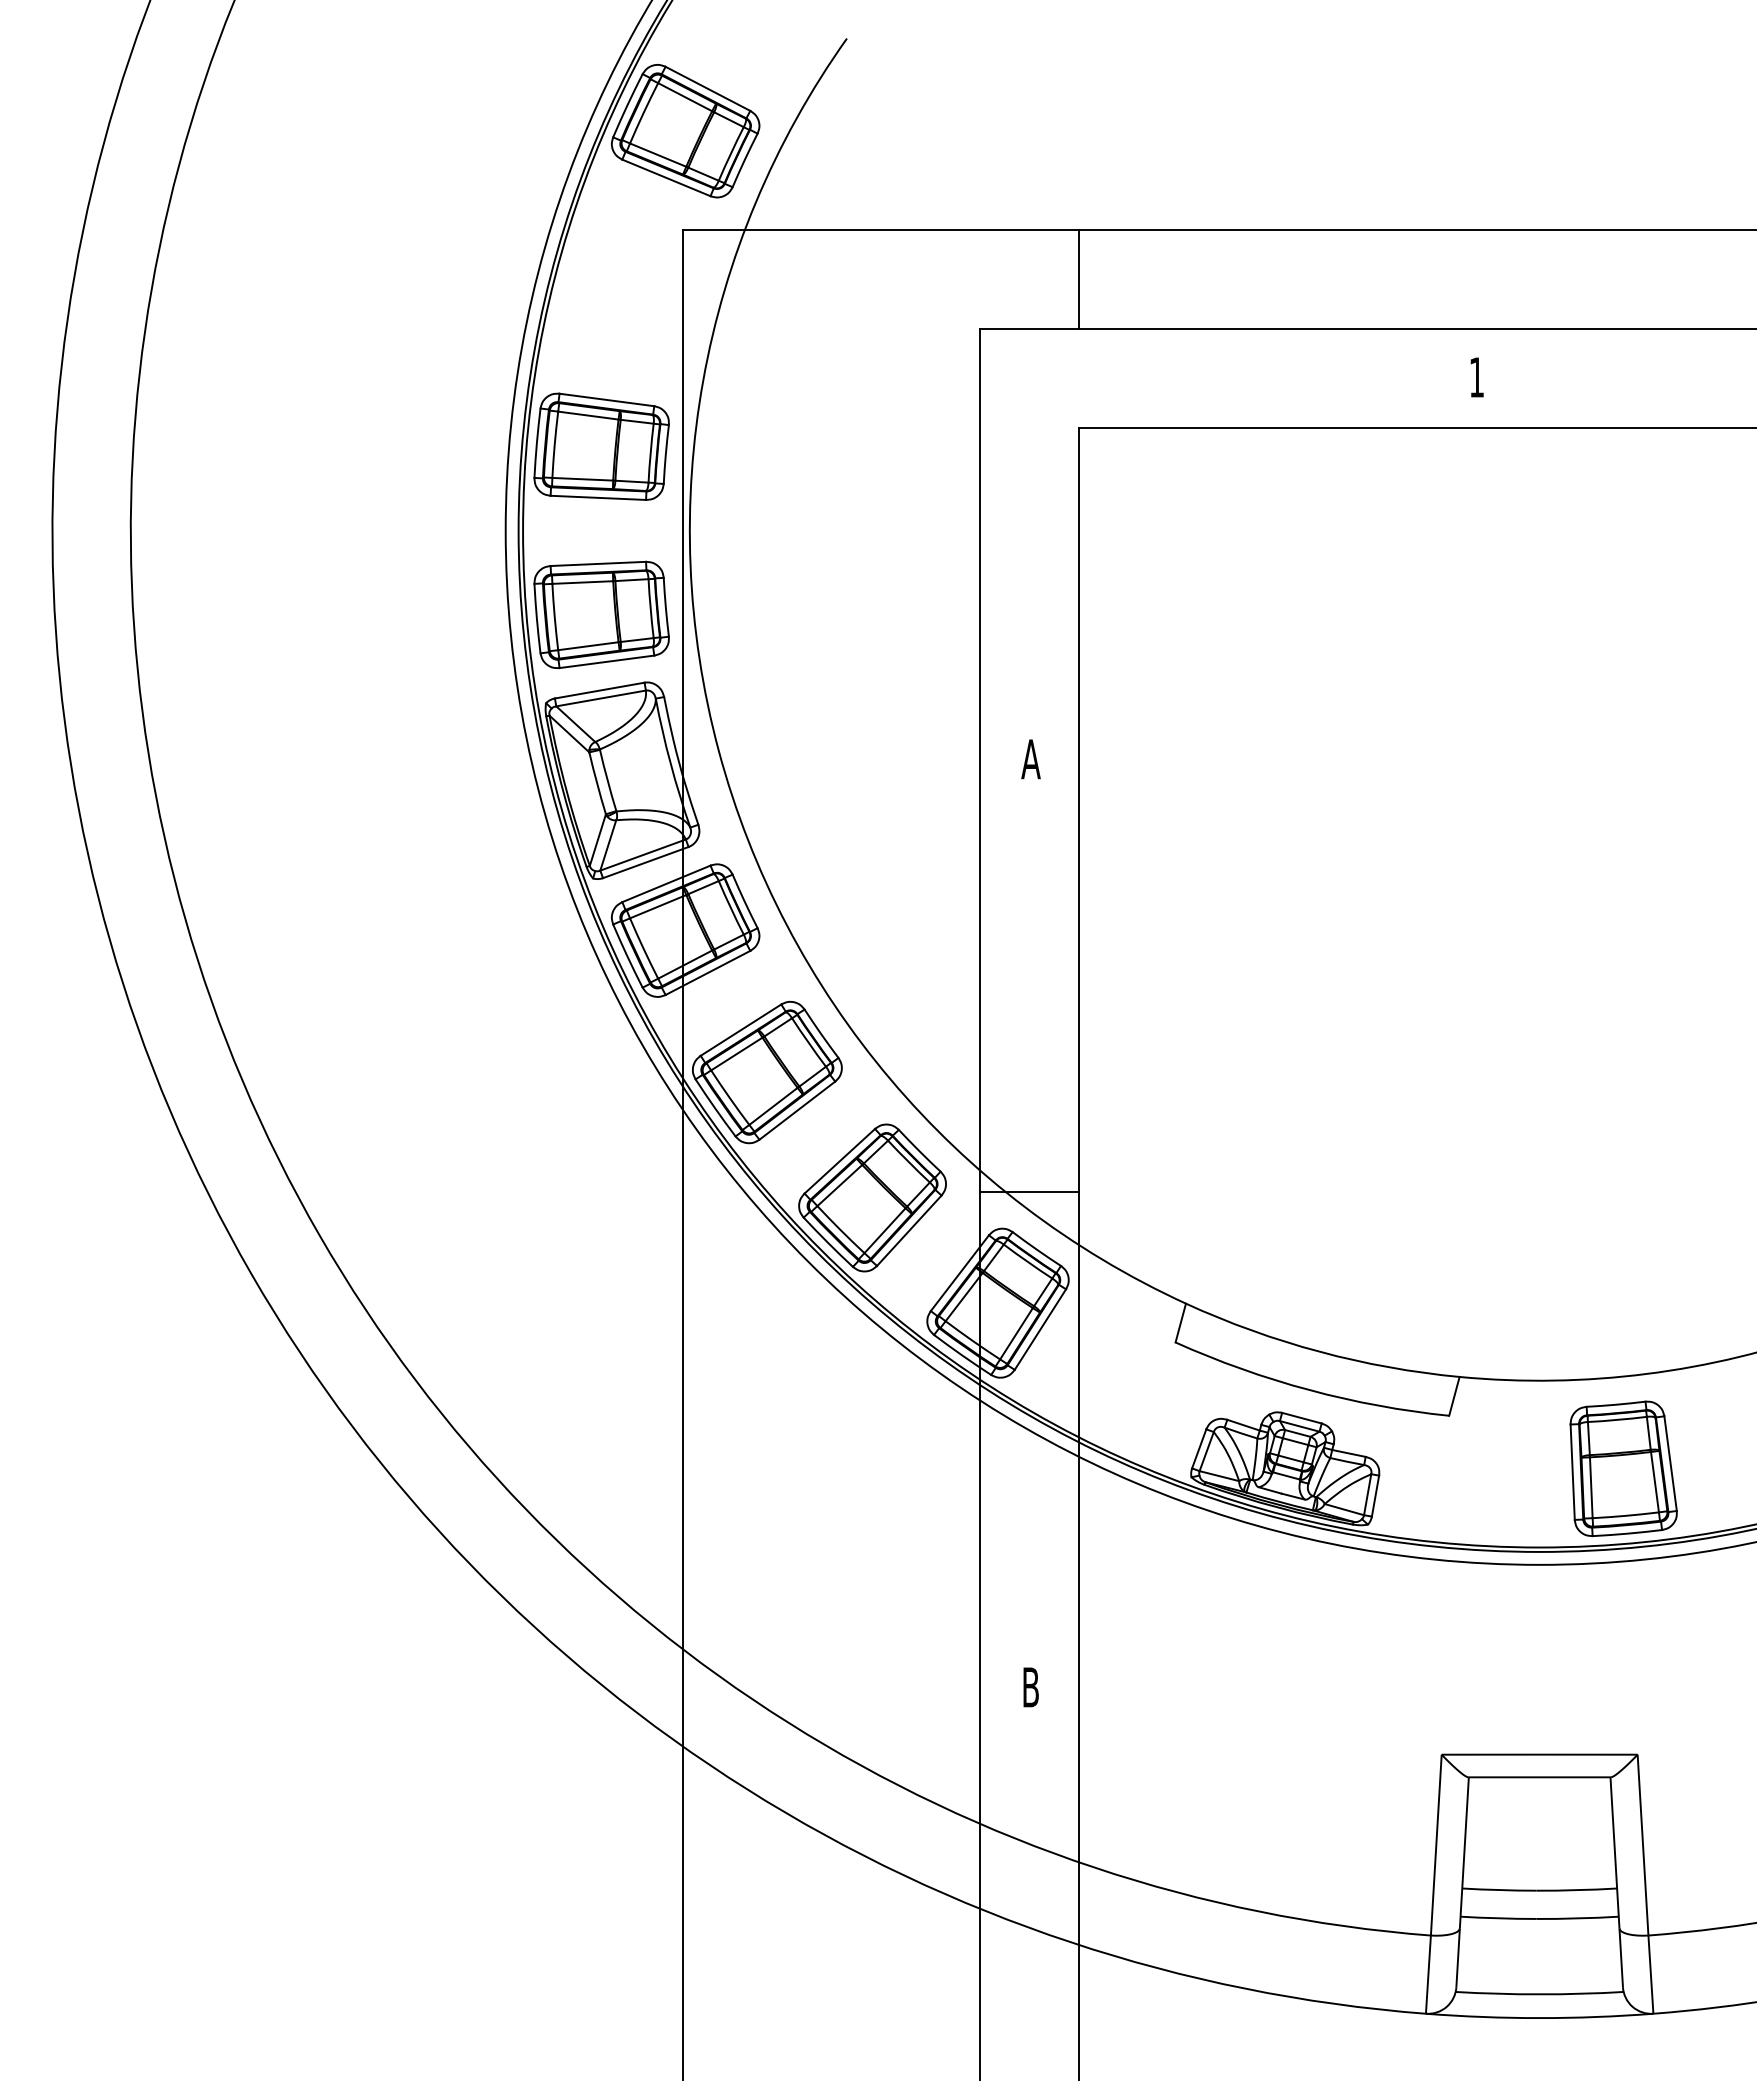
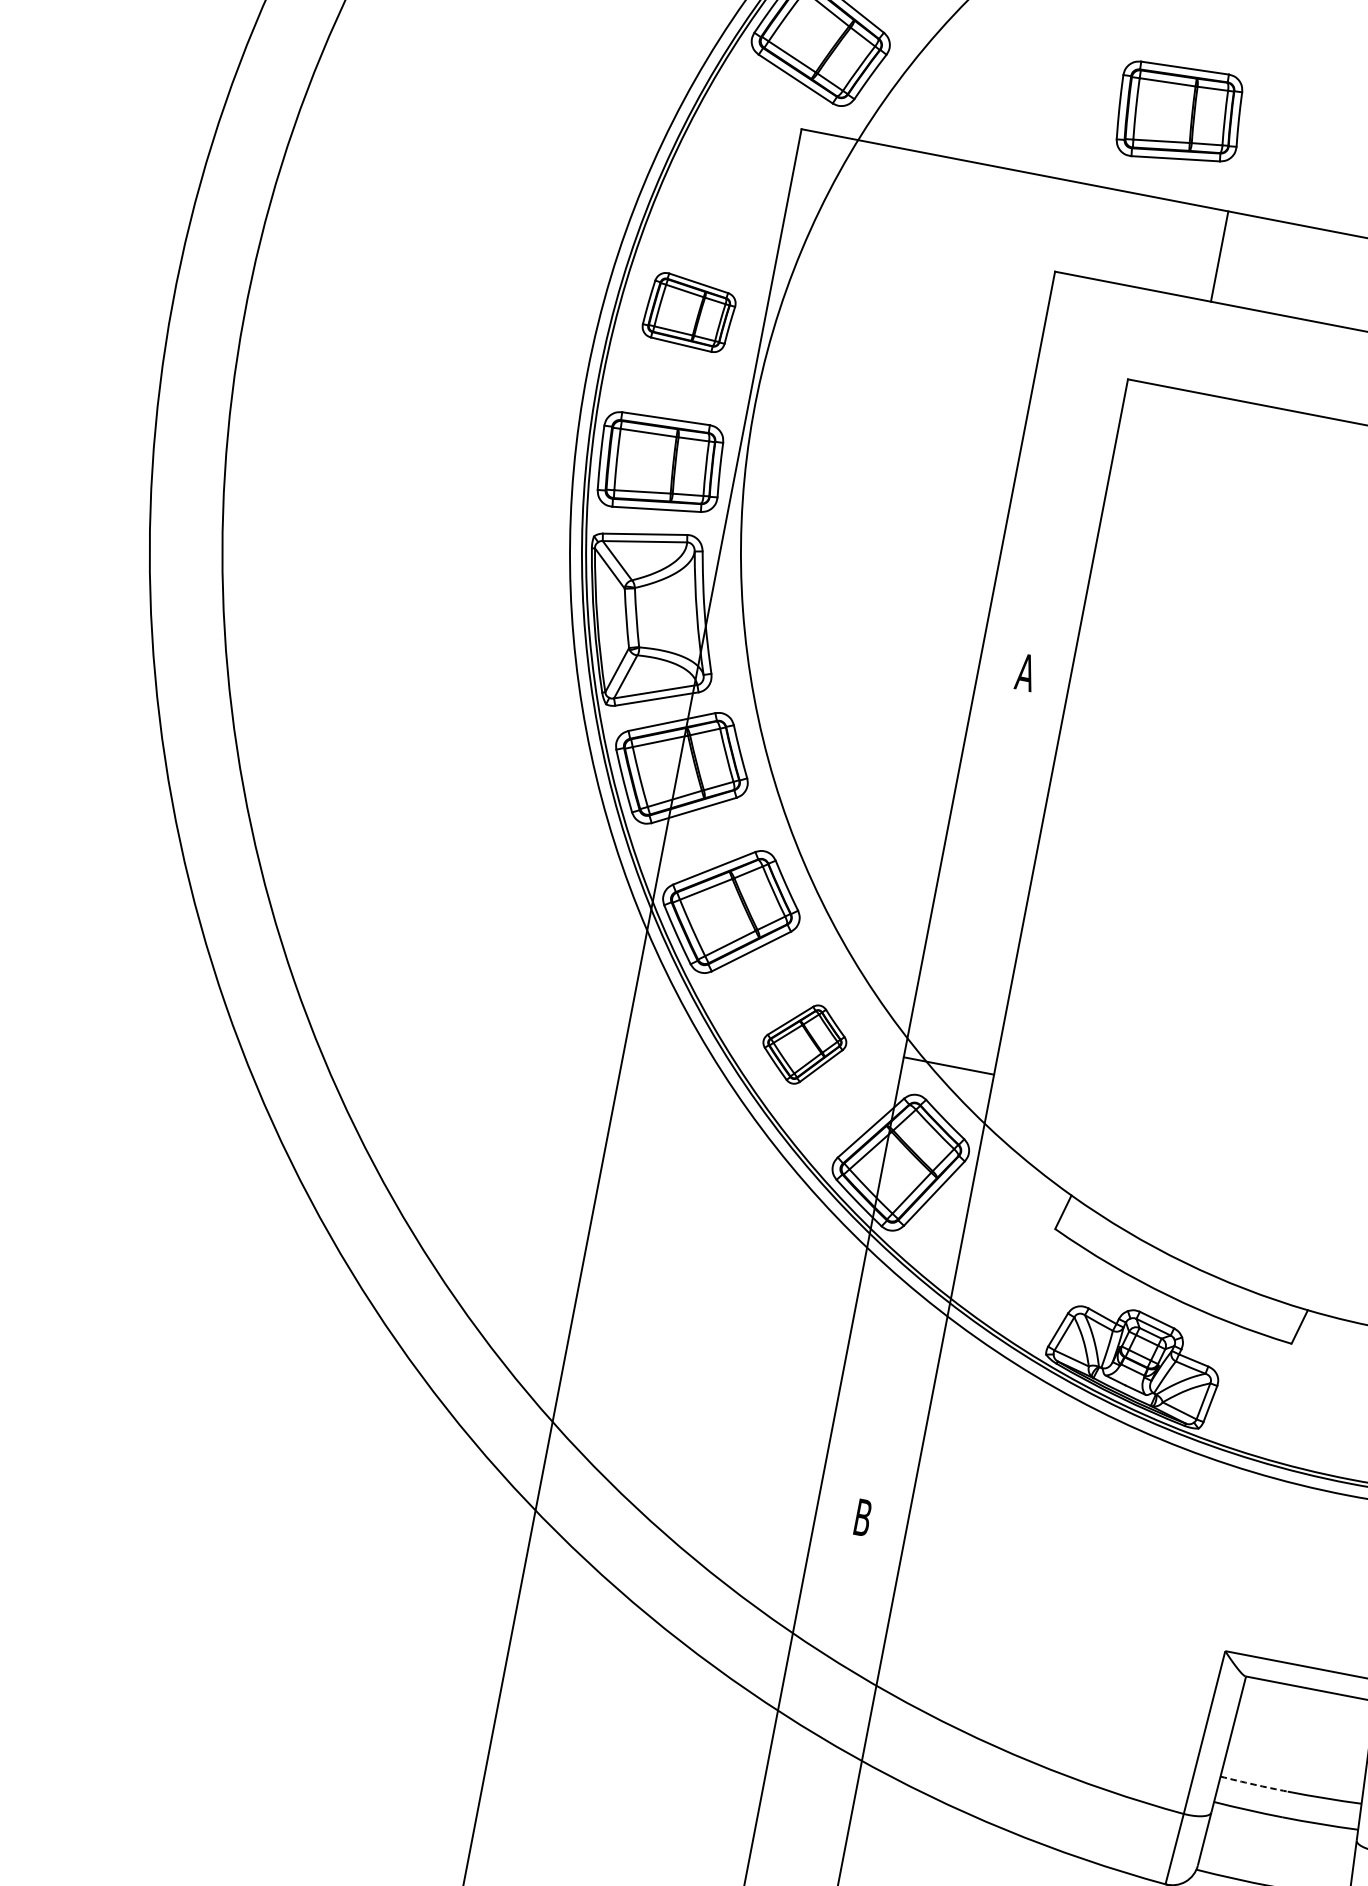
part: (1079, 137) -> (1179, 114), added
line: (1079, 278) -> (1219, 255), moved
part: (601, 446) -> (689, 312), size x0.7
part: (872, 1197) -> (804, 1043), size x0.6
arc: (1499, 1890) -> (1254, 1784), solid -> dashed

